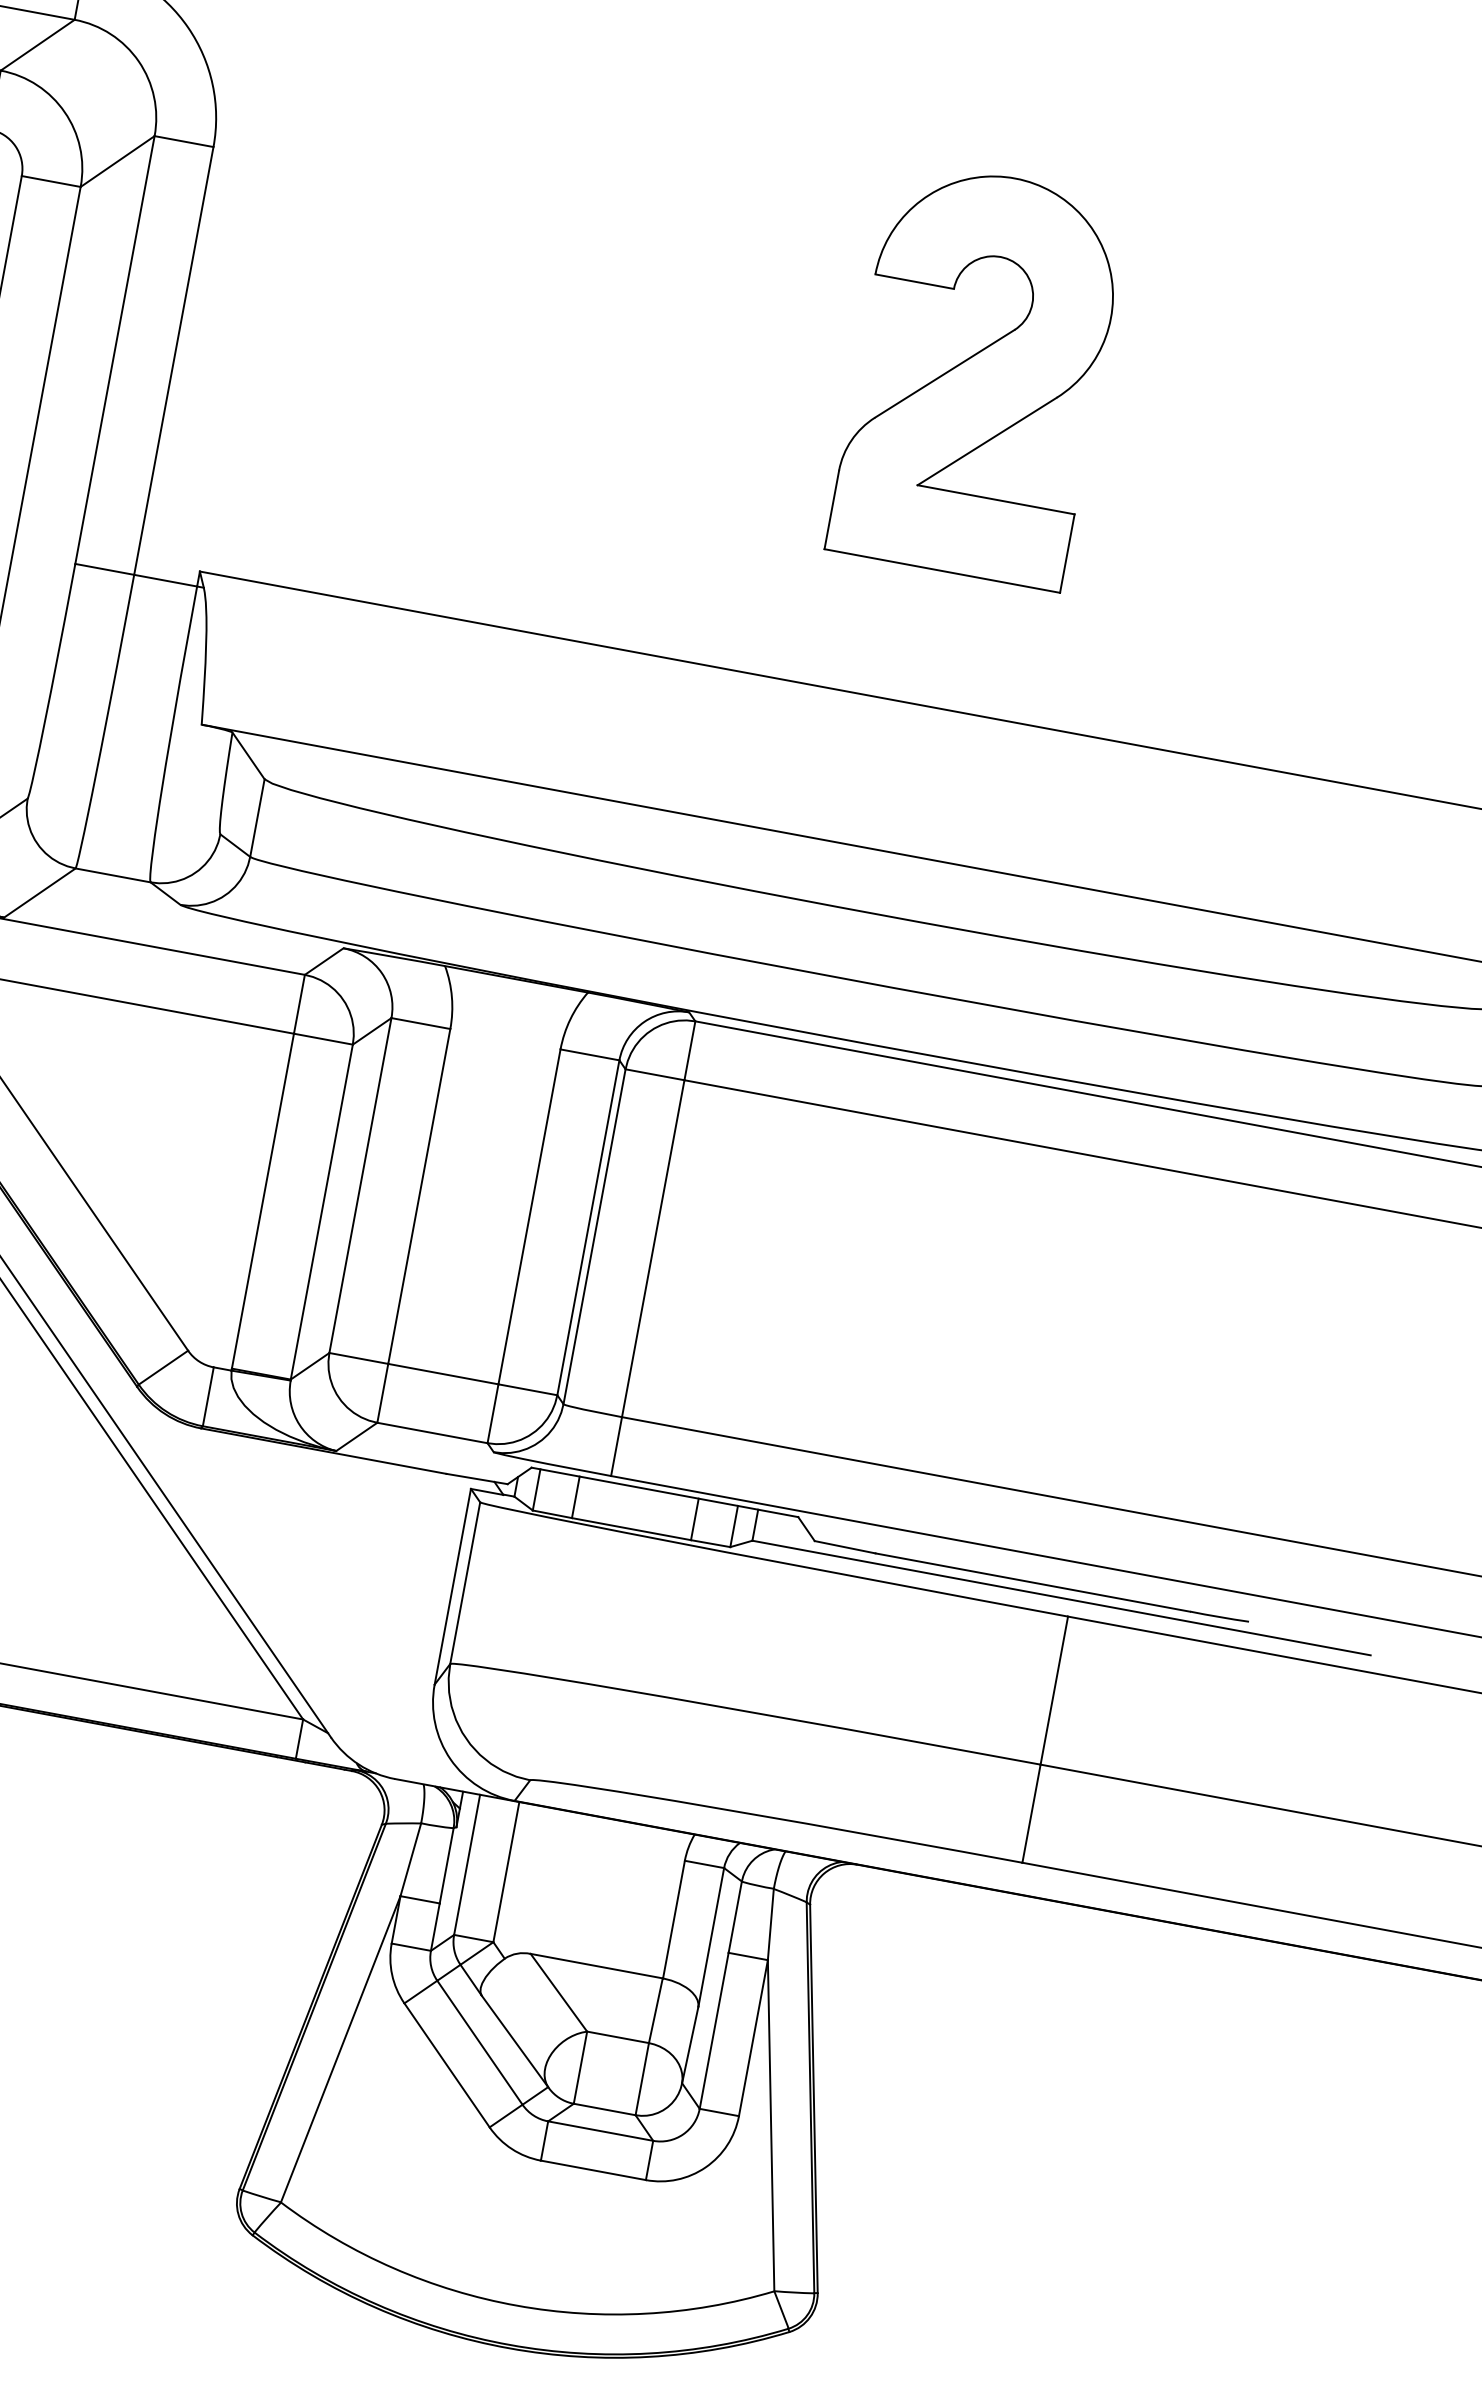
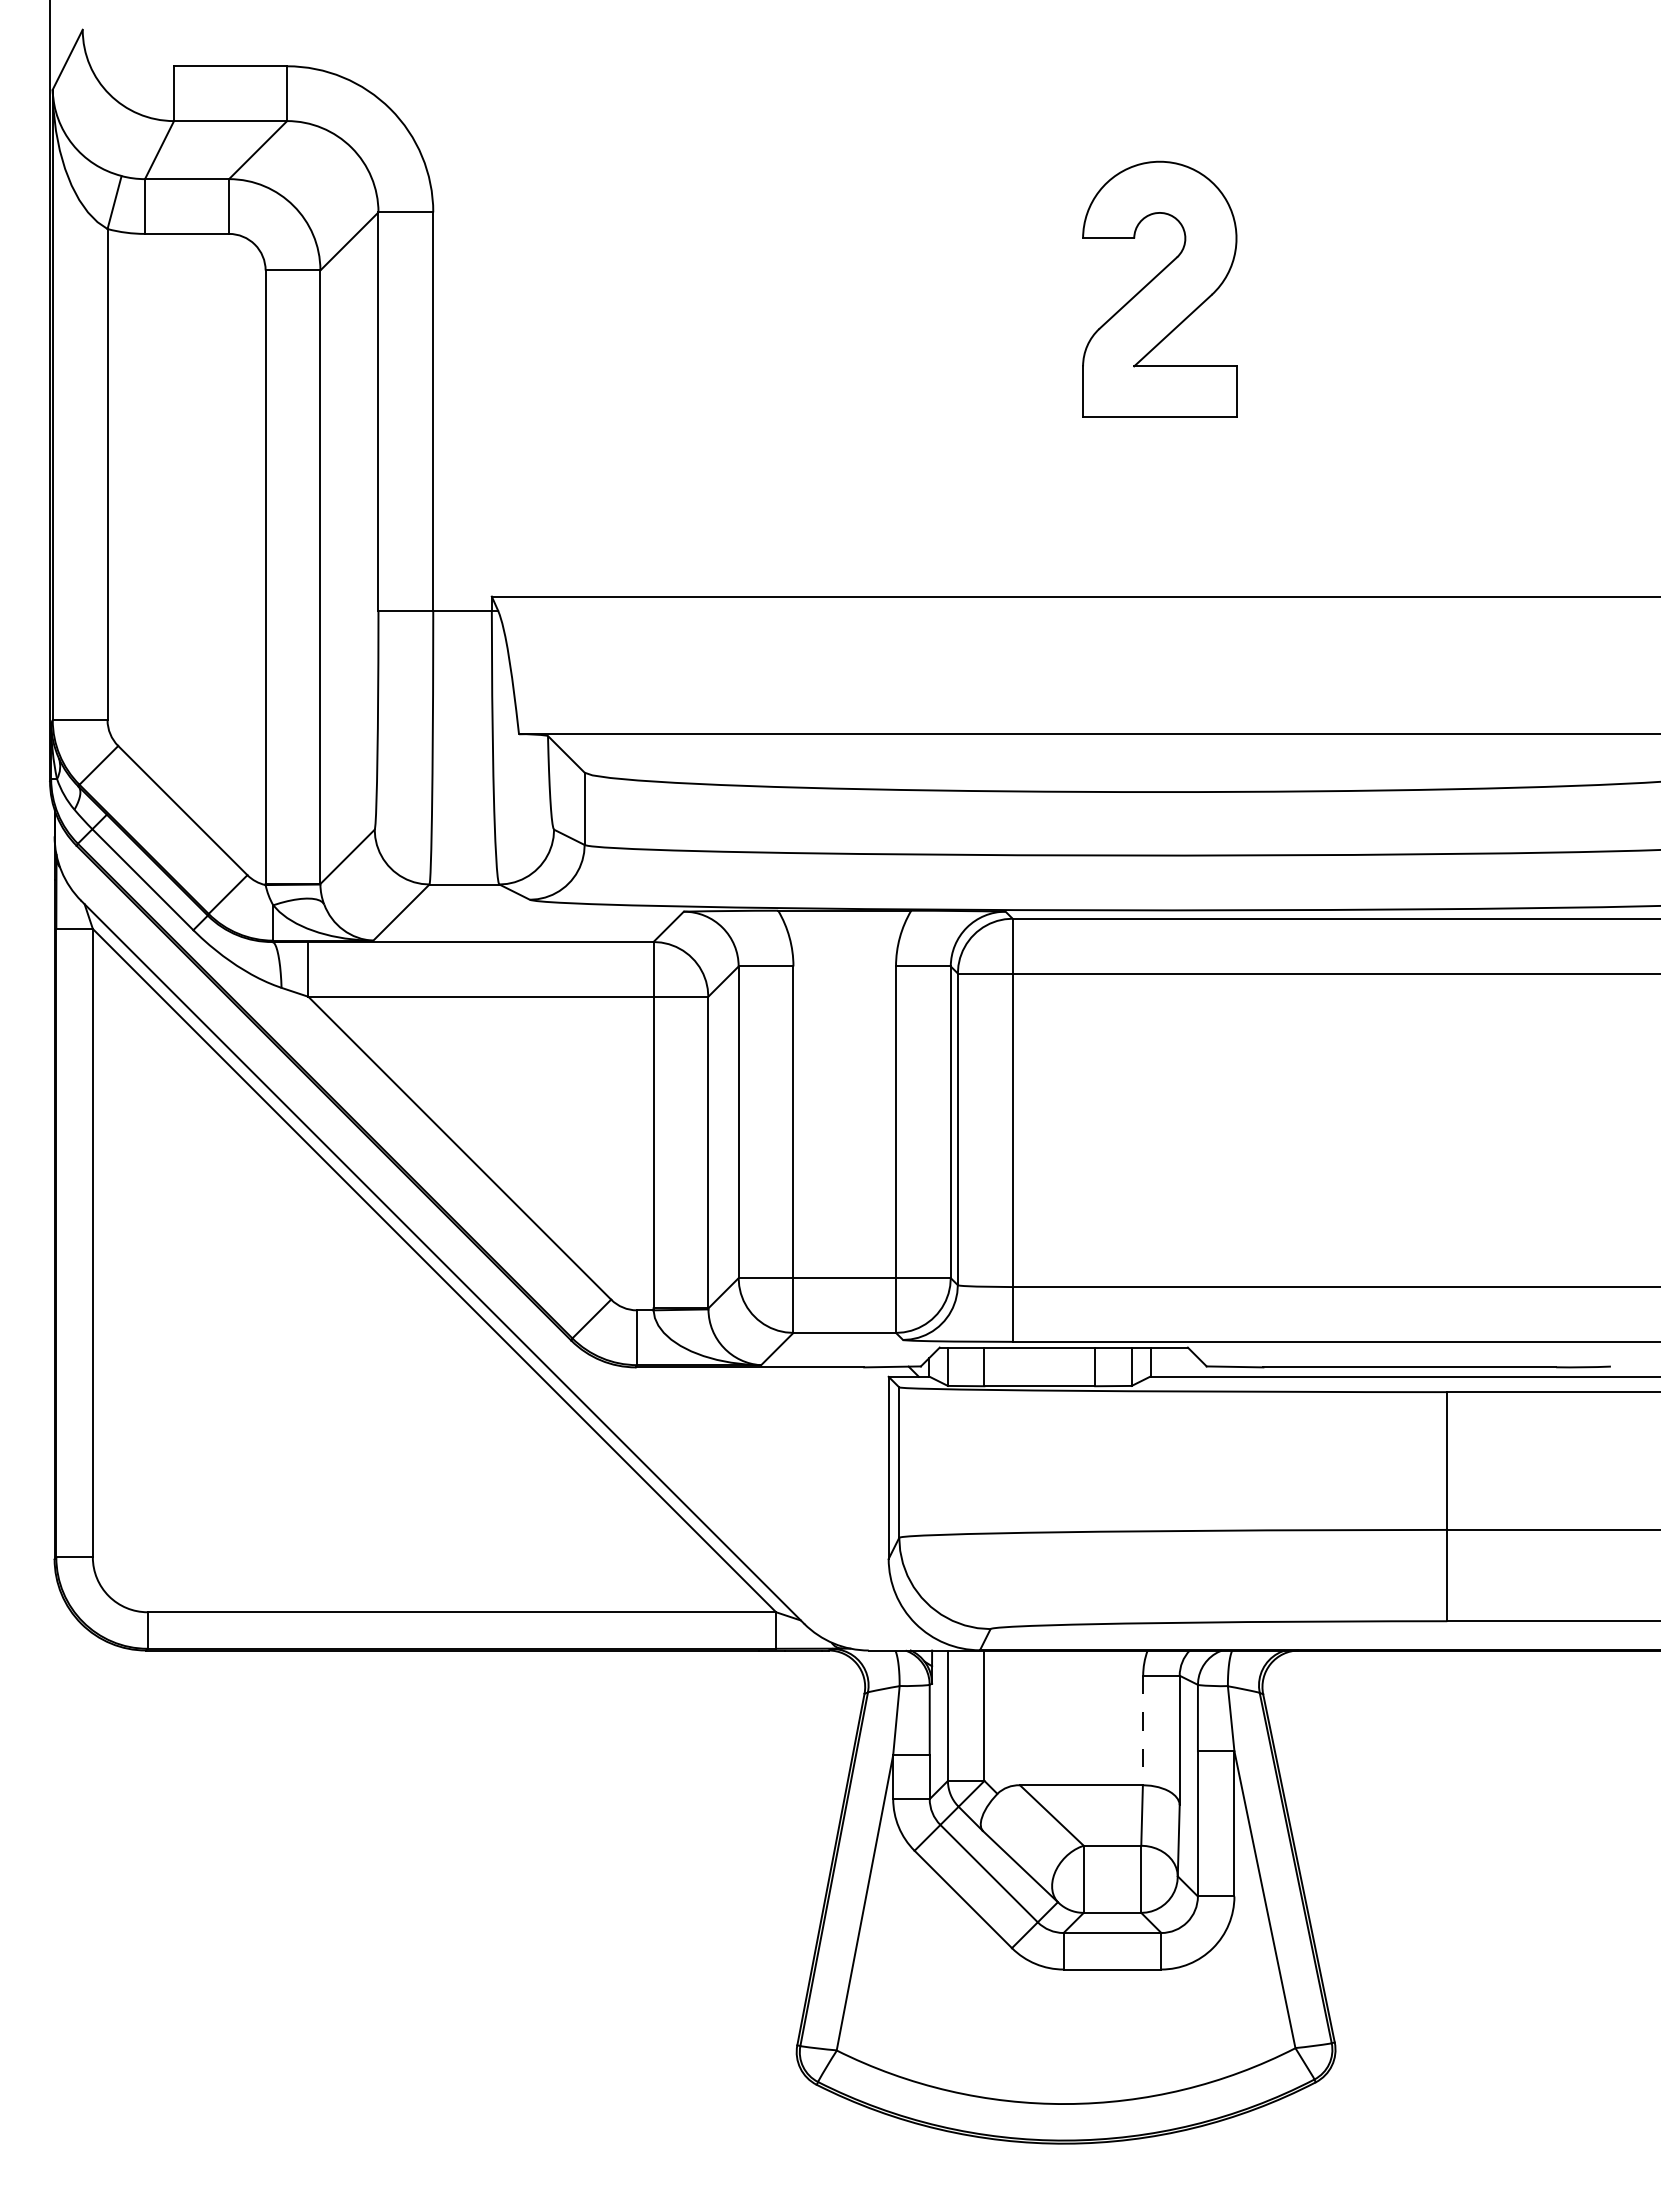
part: (978, 374) -> (1159, 289), size x0.7
line: (674, 1919) -> (1143, 1730), solid -> dashed

